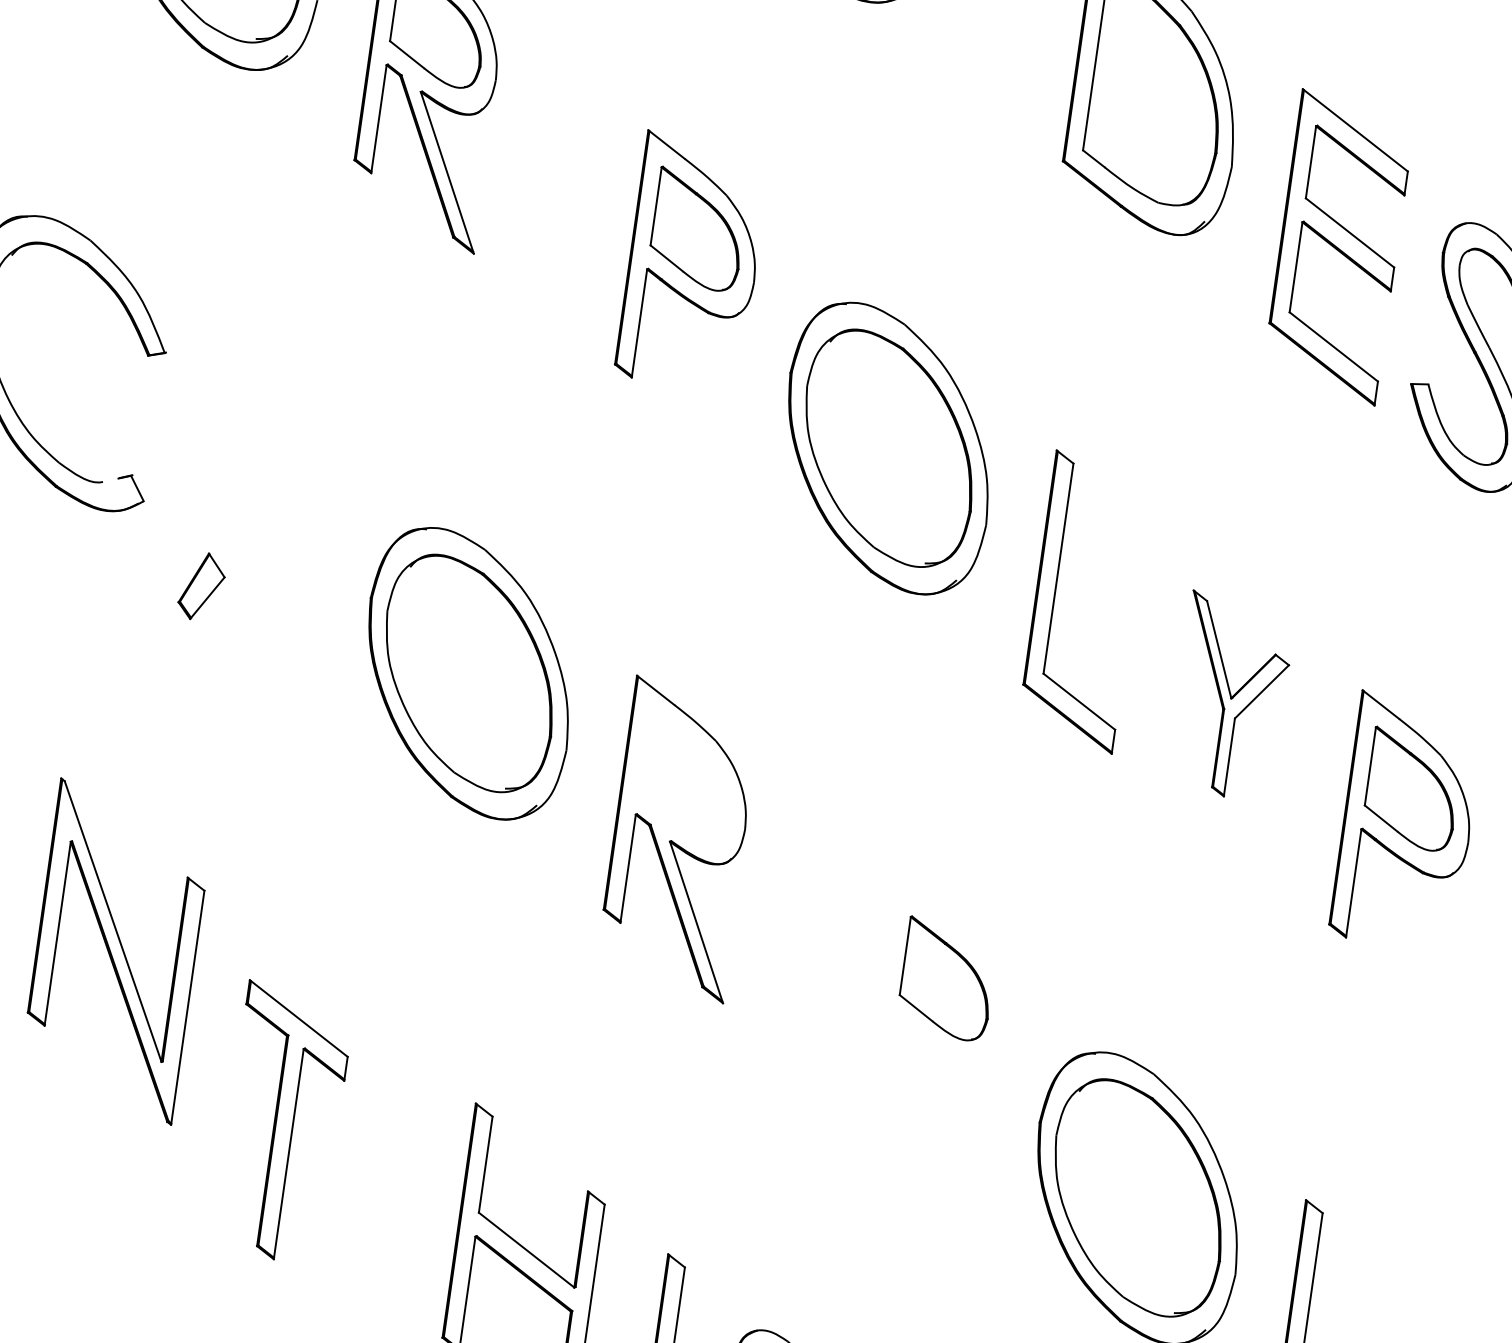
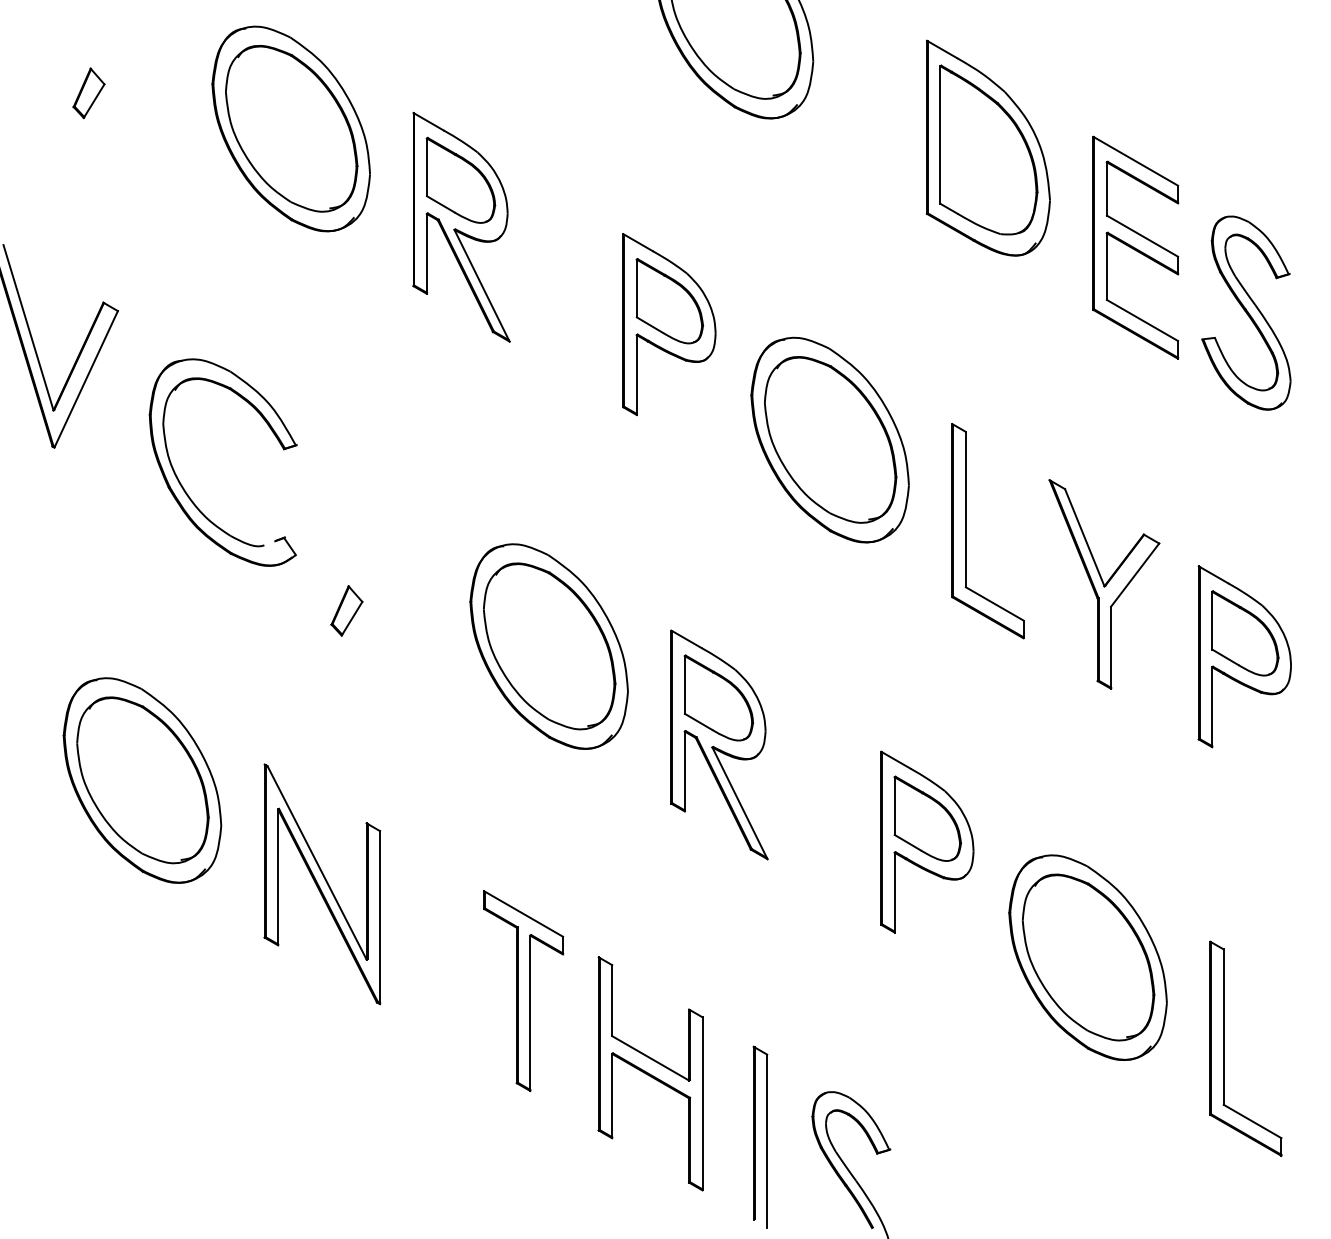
part: (1231, 696) -> (1104, 584), size x1.43
part: (687, 775) -> (718, 697), added
part: (942, 1010) -> (927, 841), added
part: (283, 1123) -> (523, 991), moved

